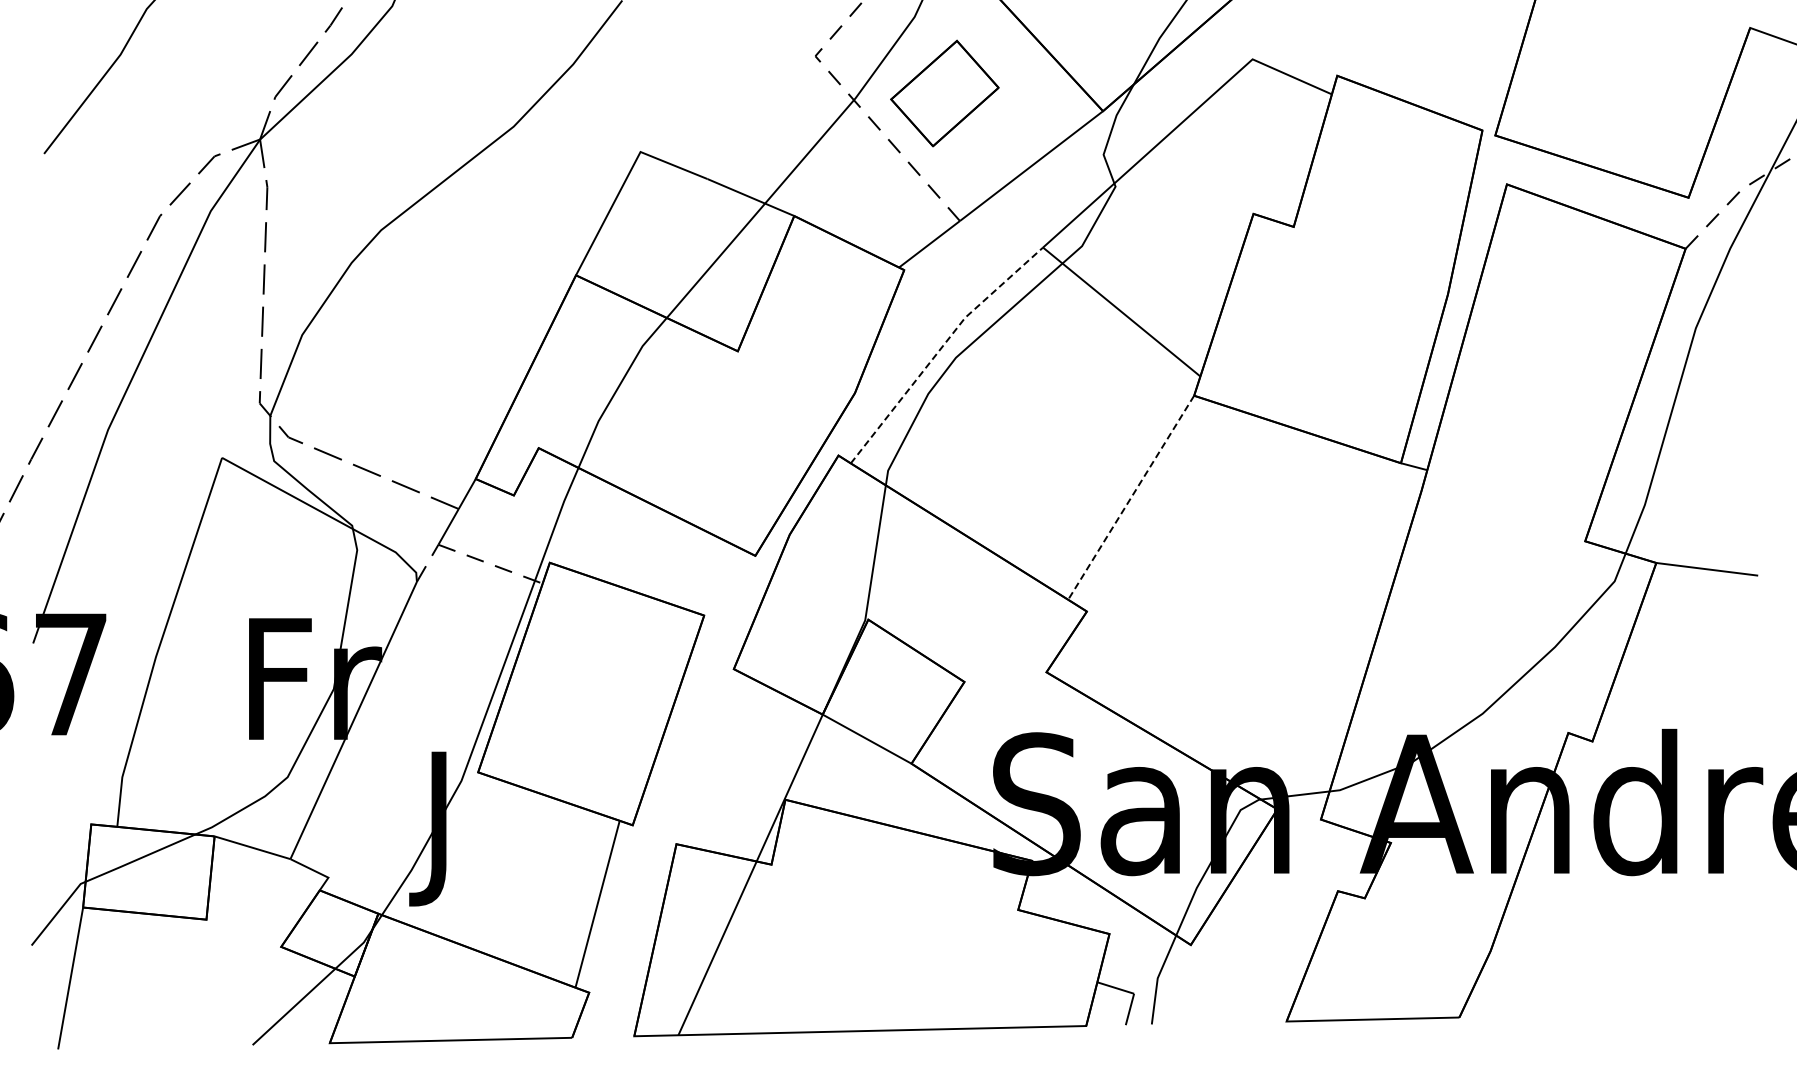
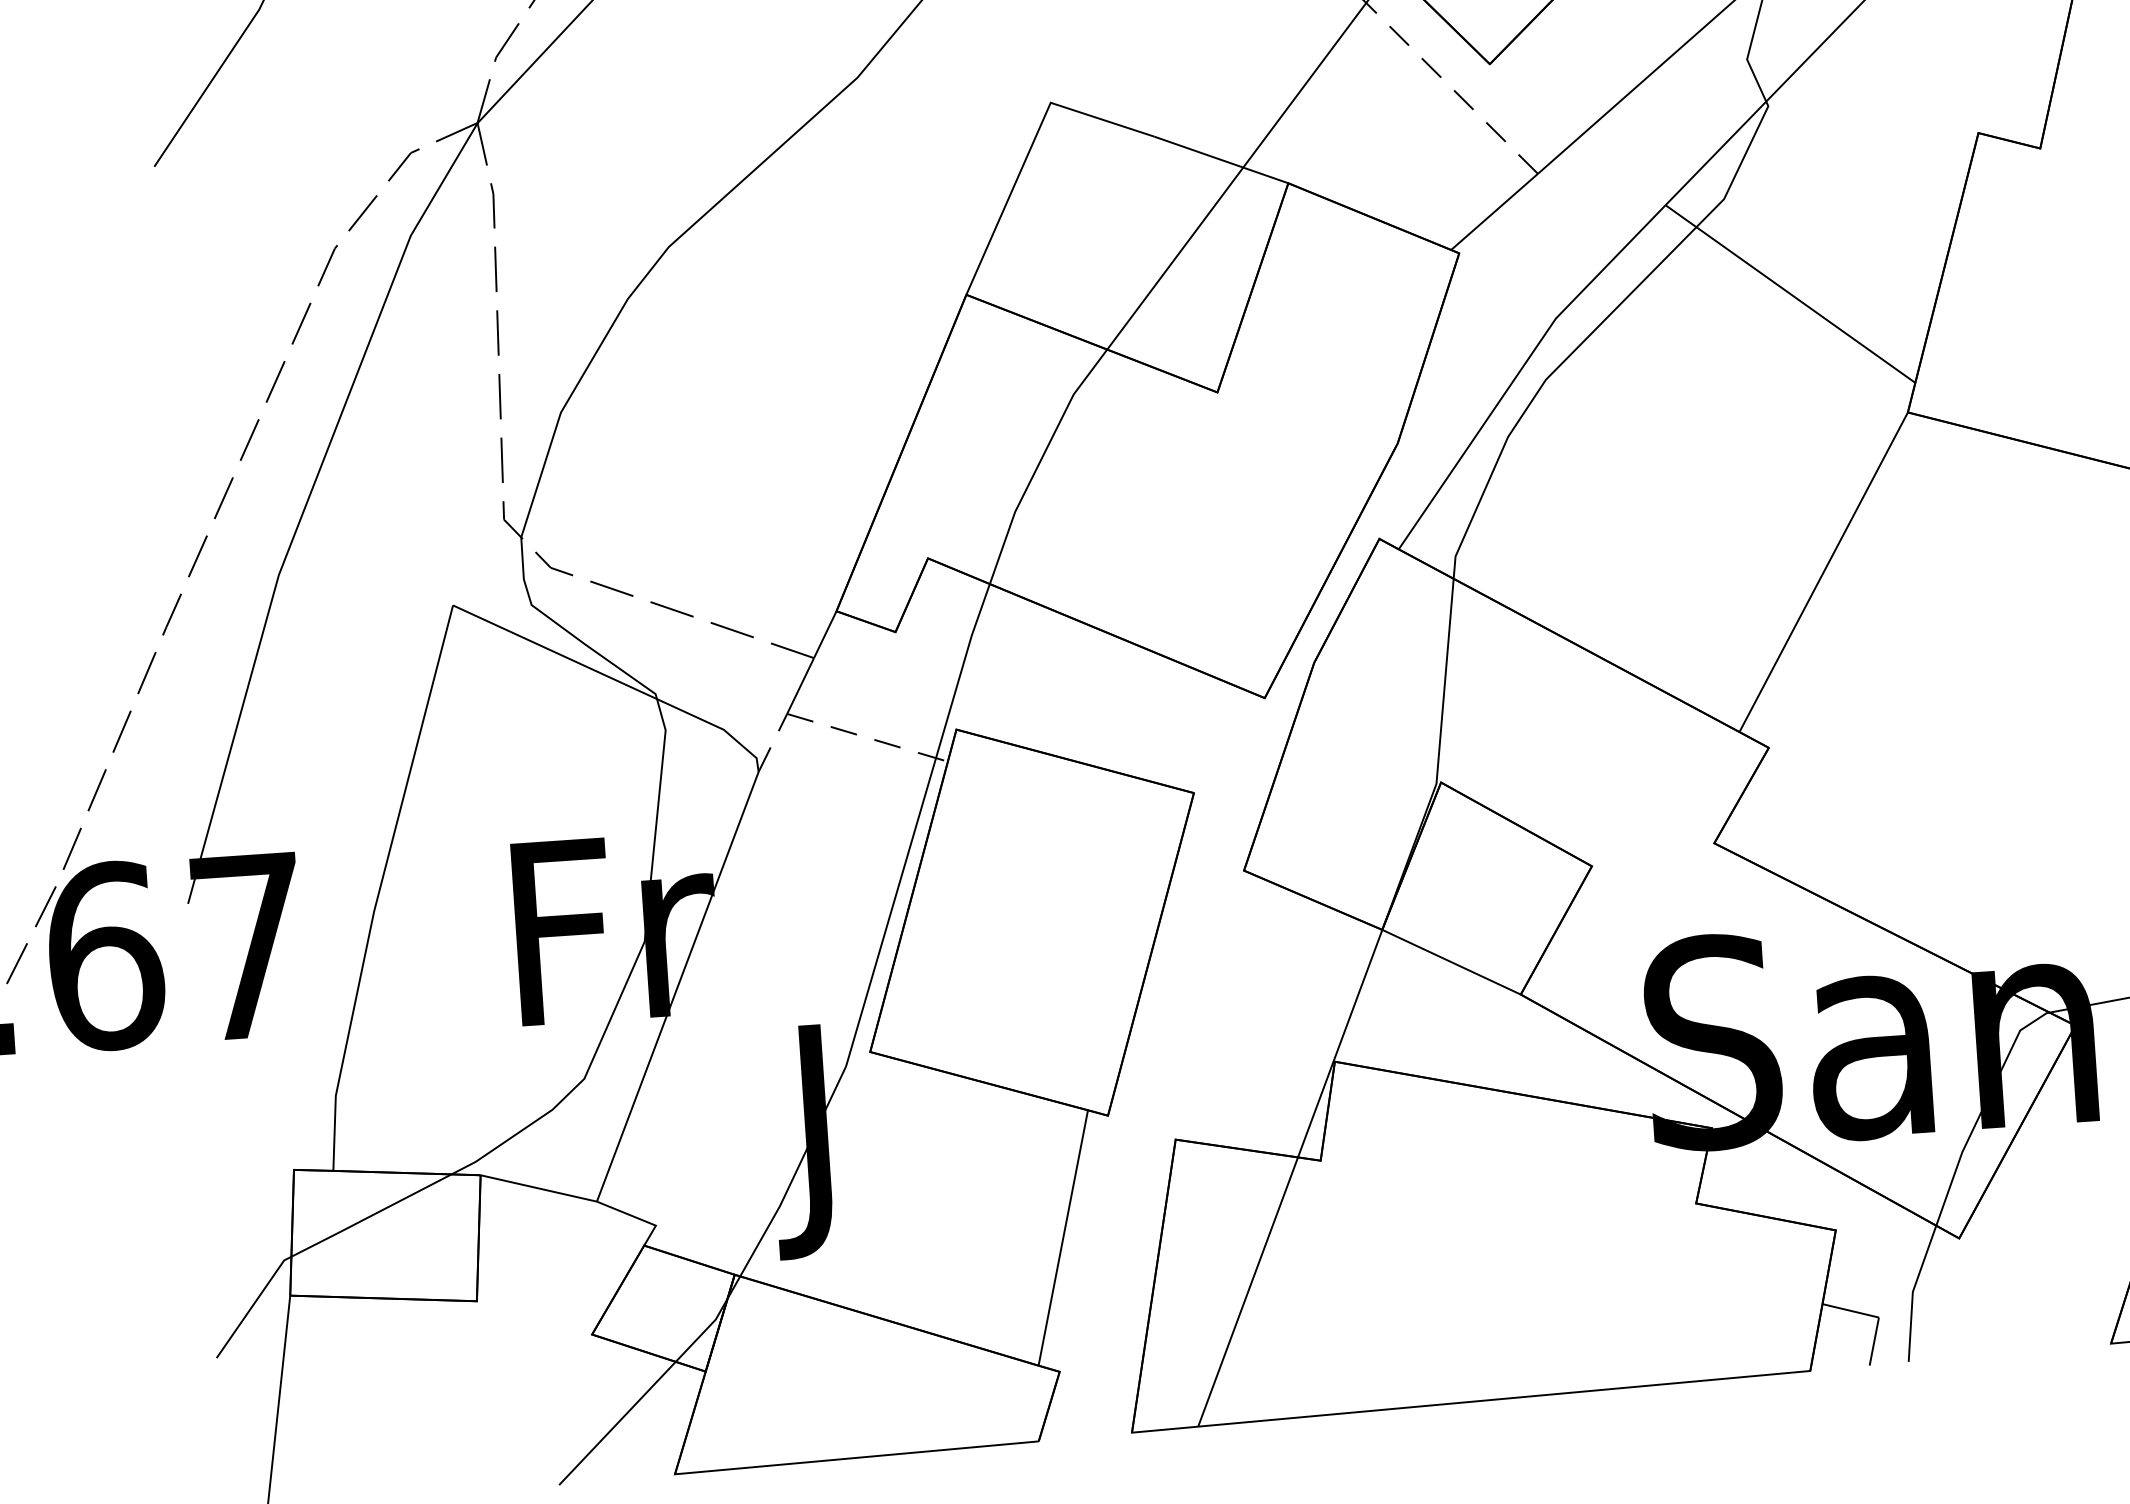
line: (940, 349) -> (1521, 368), dashed -> solid
line: (1131, 497) -> (1824, 571), dashed -> solid

